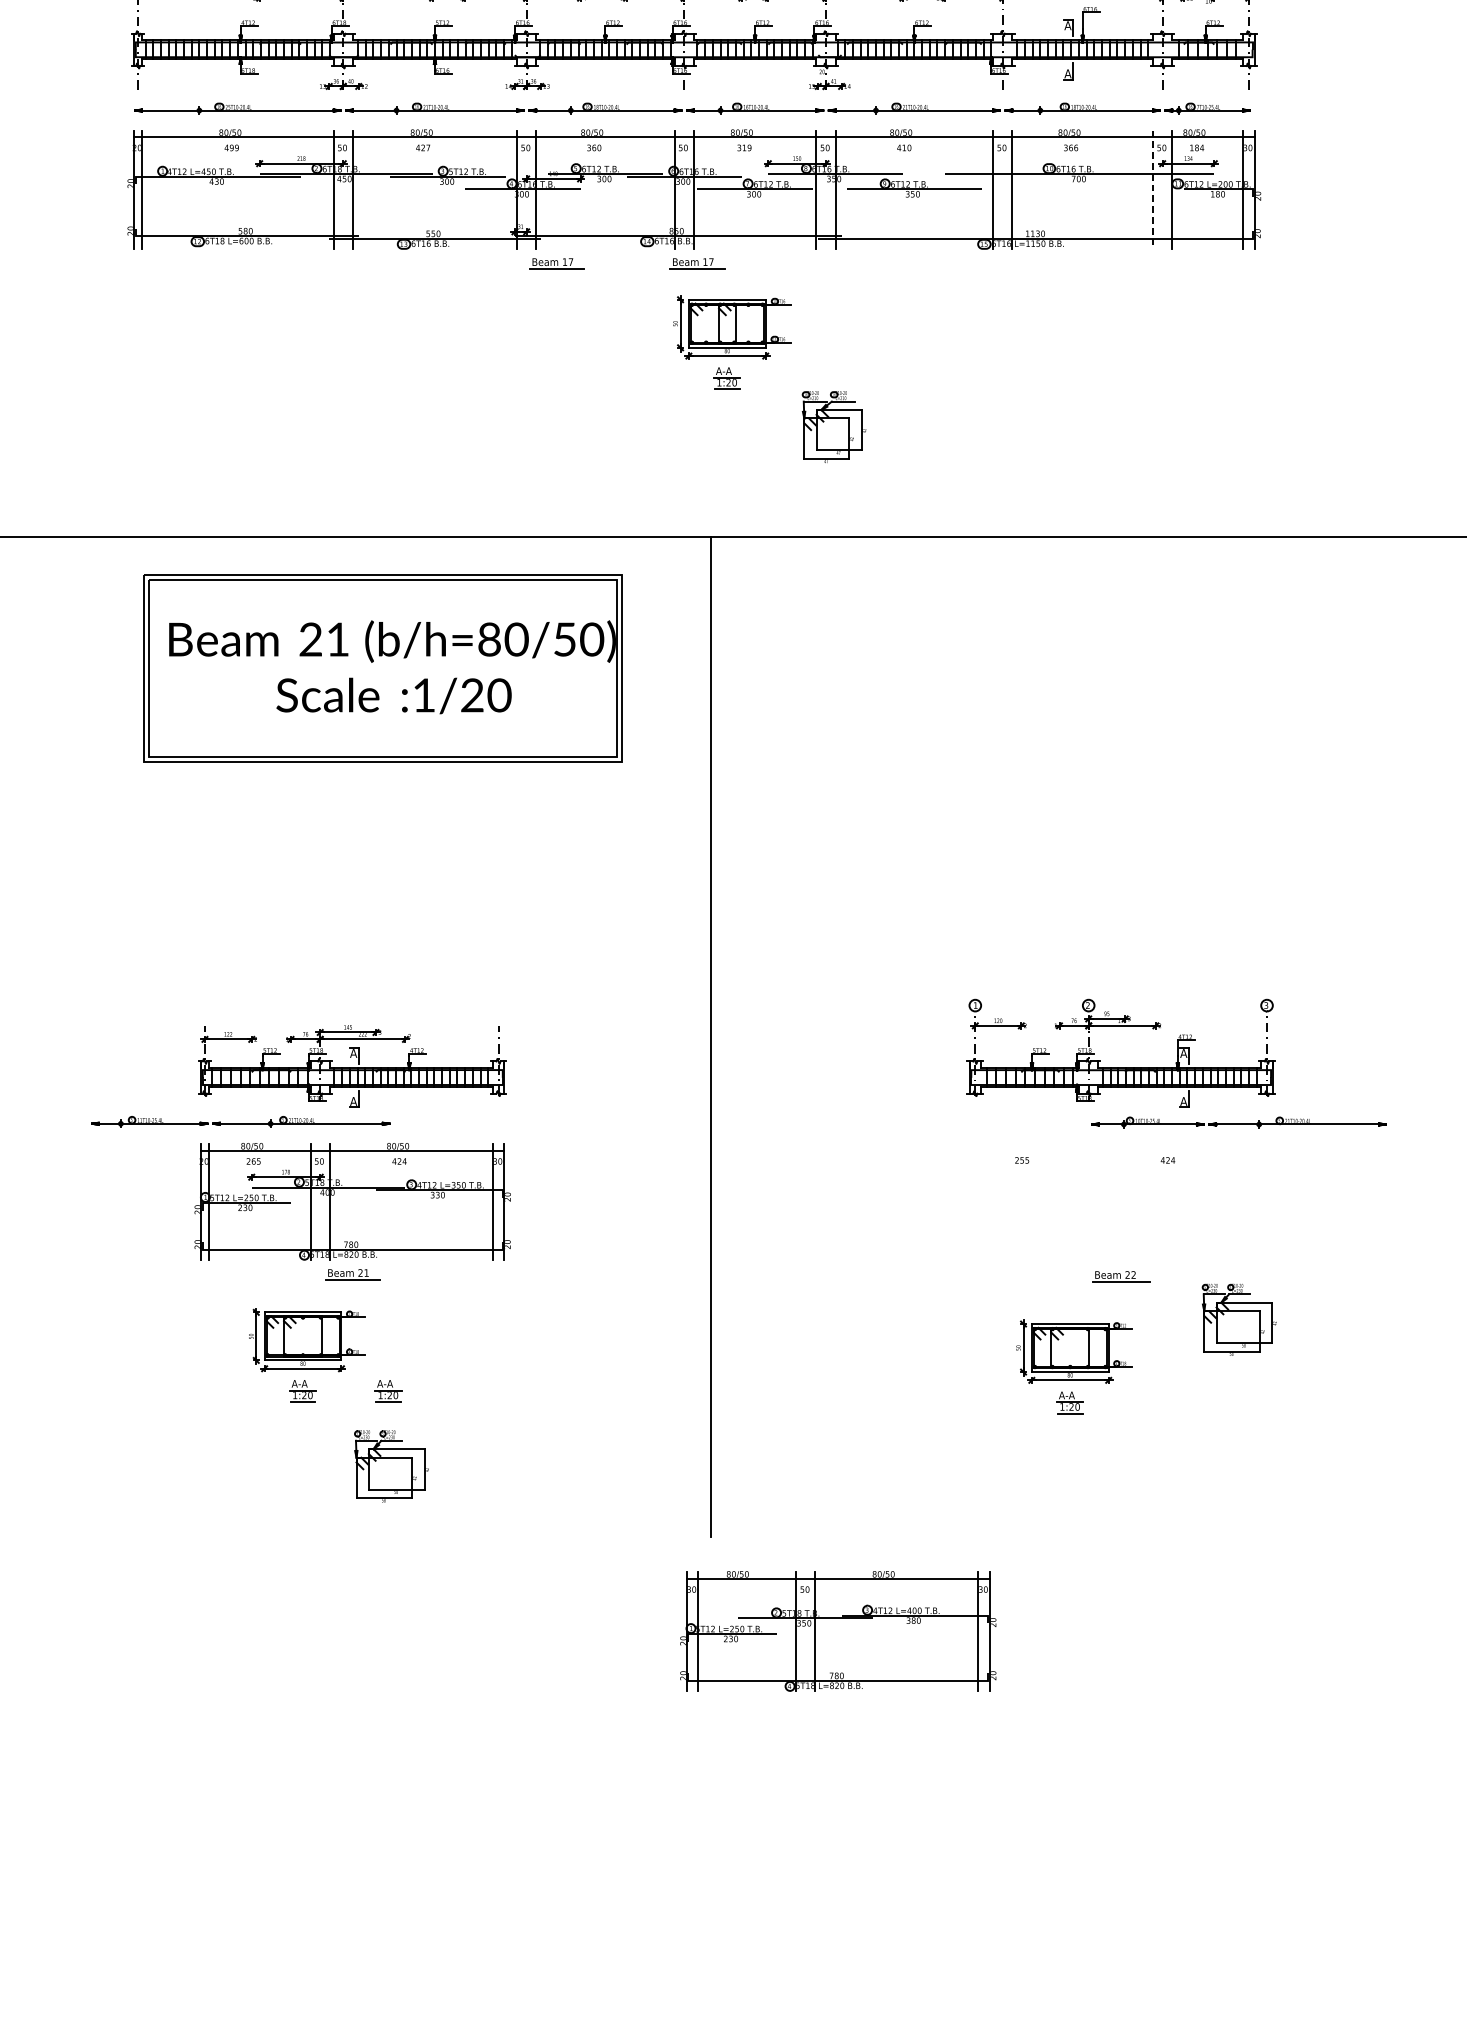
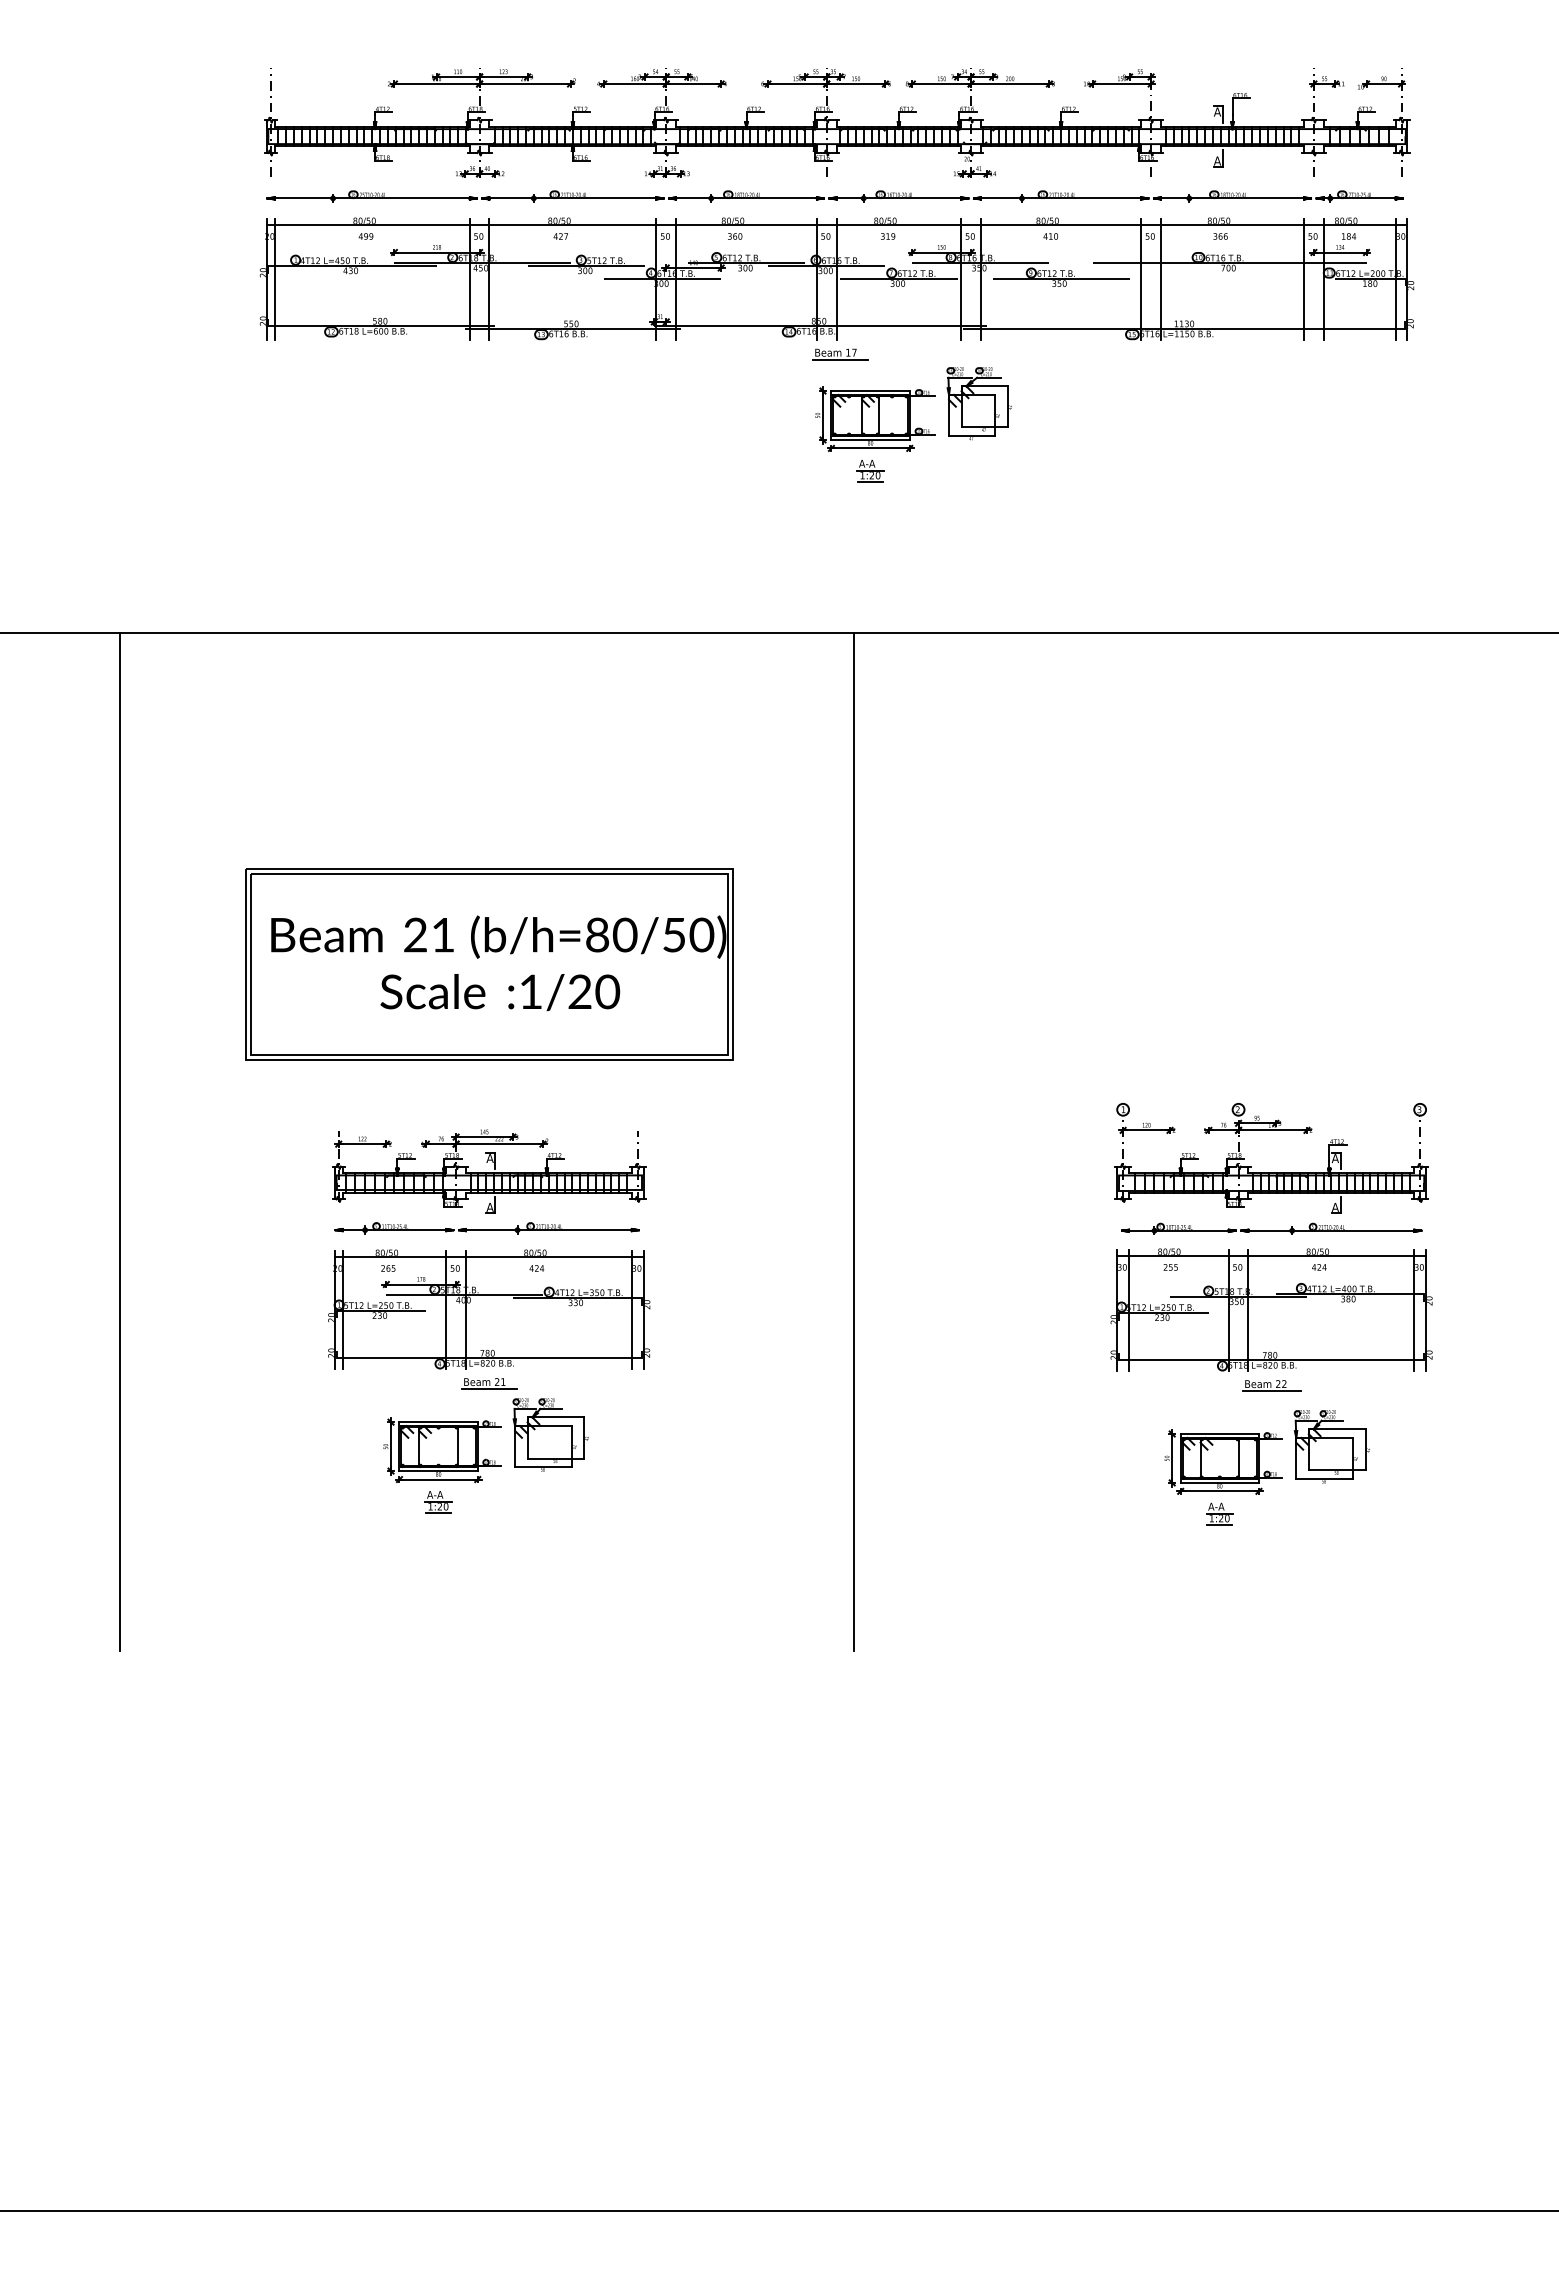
line: (1153, 190) -> (1304, 279), dashed -> solid
part: (557, 263) -> (697, 354), removed
part: (833, 426) -> (978, 403), moved
part: (383, 668) -> (489, 964), moved
part: (240, 1122) -> (486, 1228), moved
part: (1238, 1122) -> (1271, 1228), moved
part: (1238, 1319) -> (1331, 1446), moved
part: (388, 1391) -> (525, 1502), removed
part: (391, 1465) -> (550, 1434), moved
part: (838, 1630) -> (1271, 1309), moved

